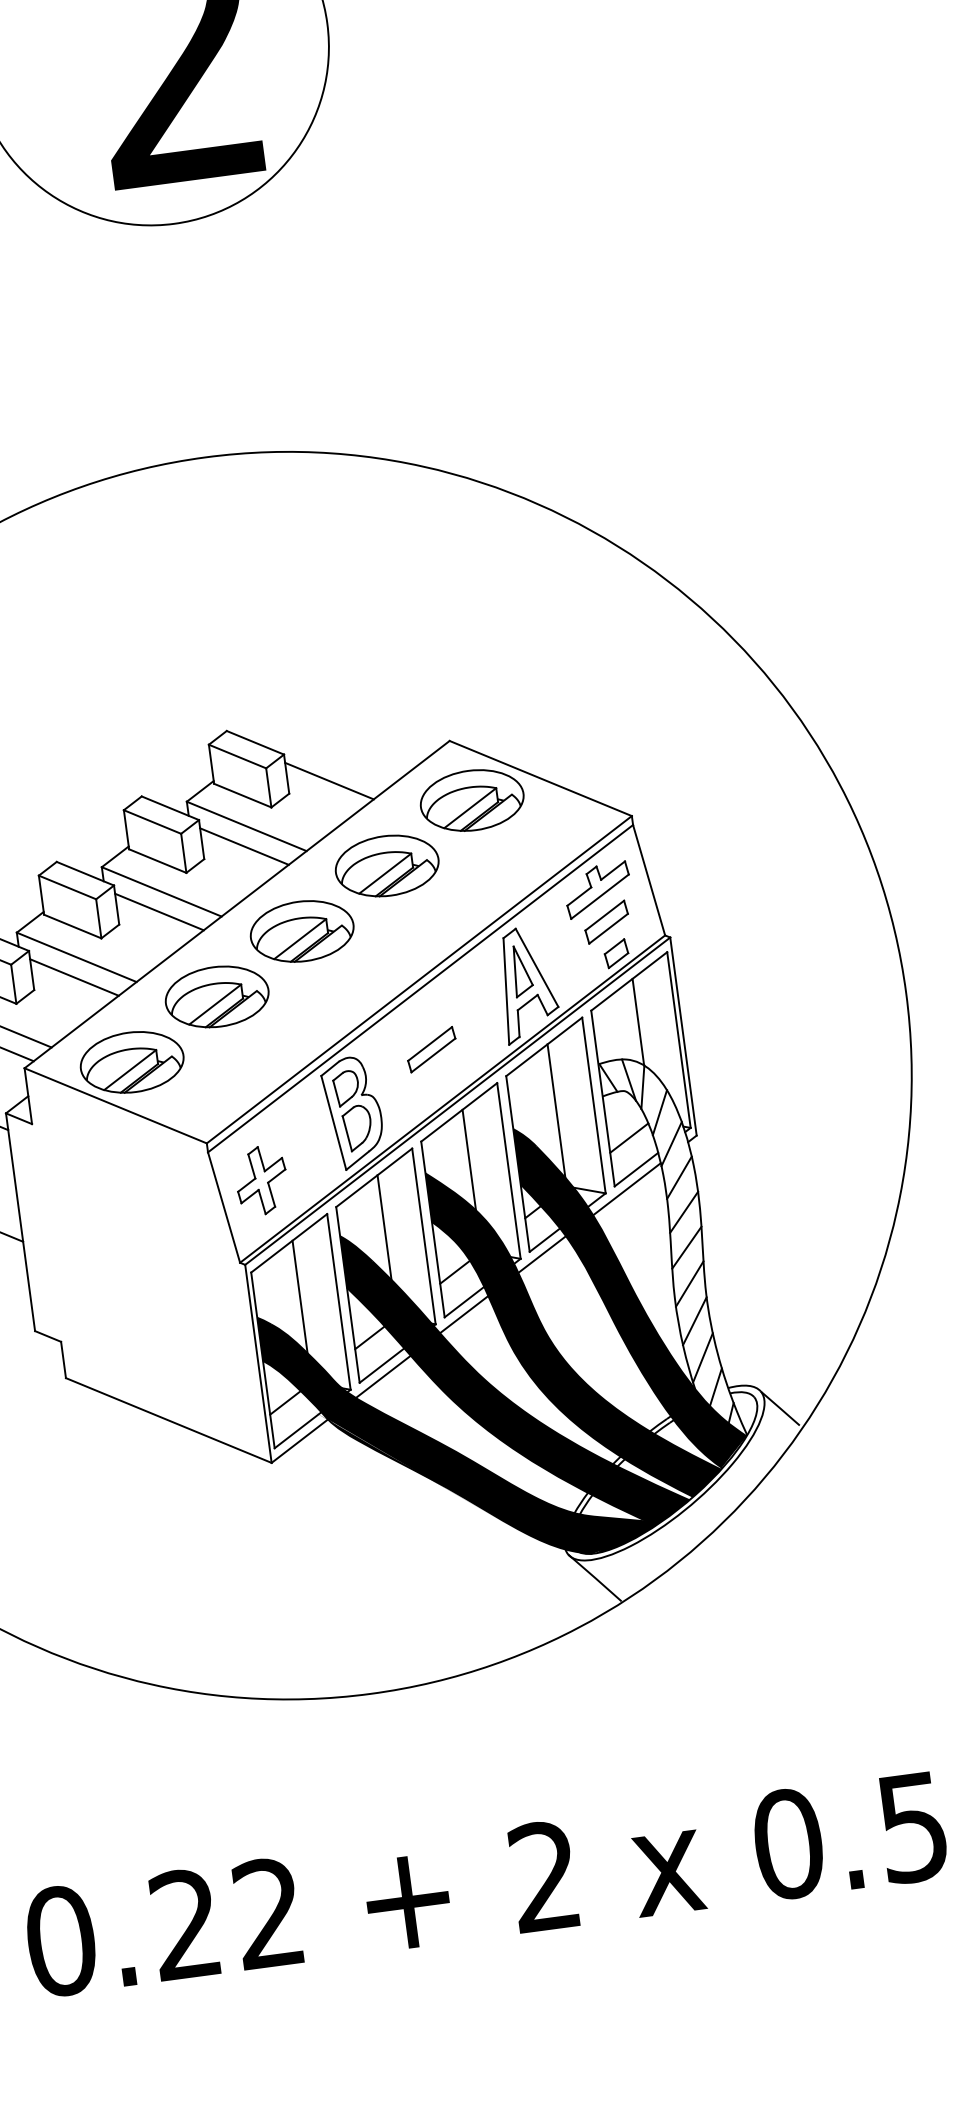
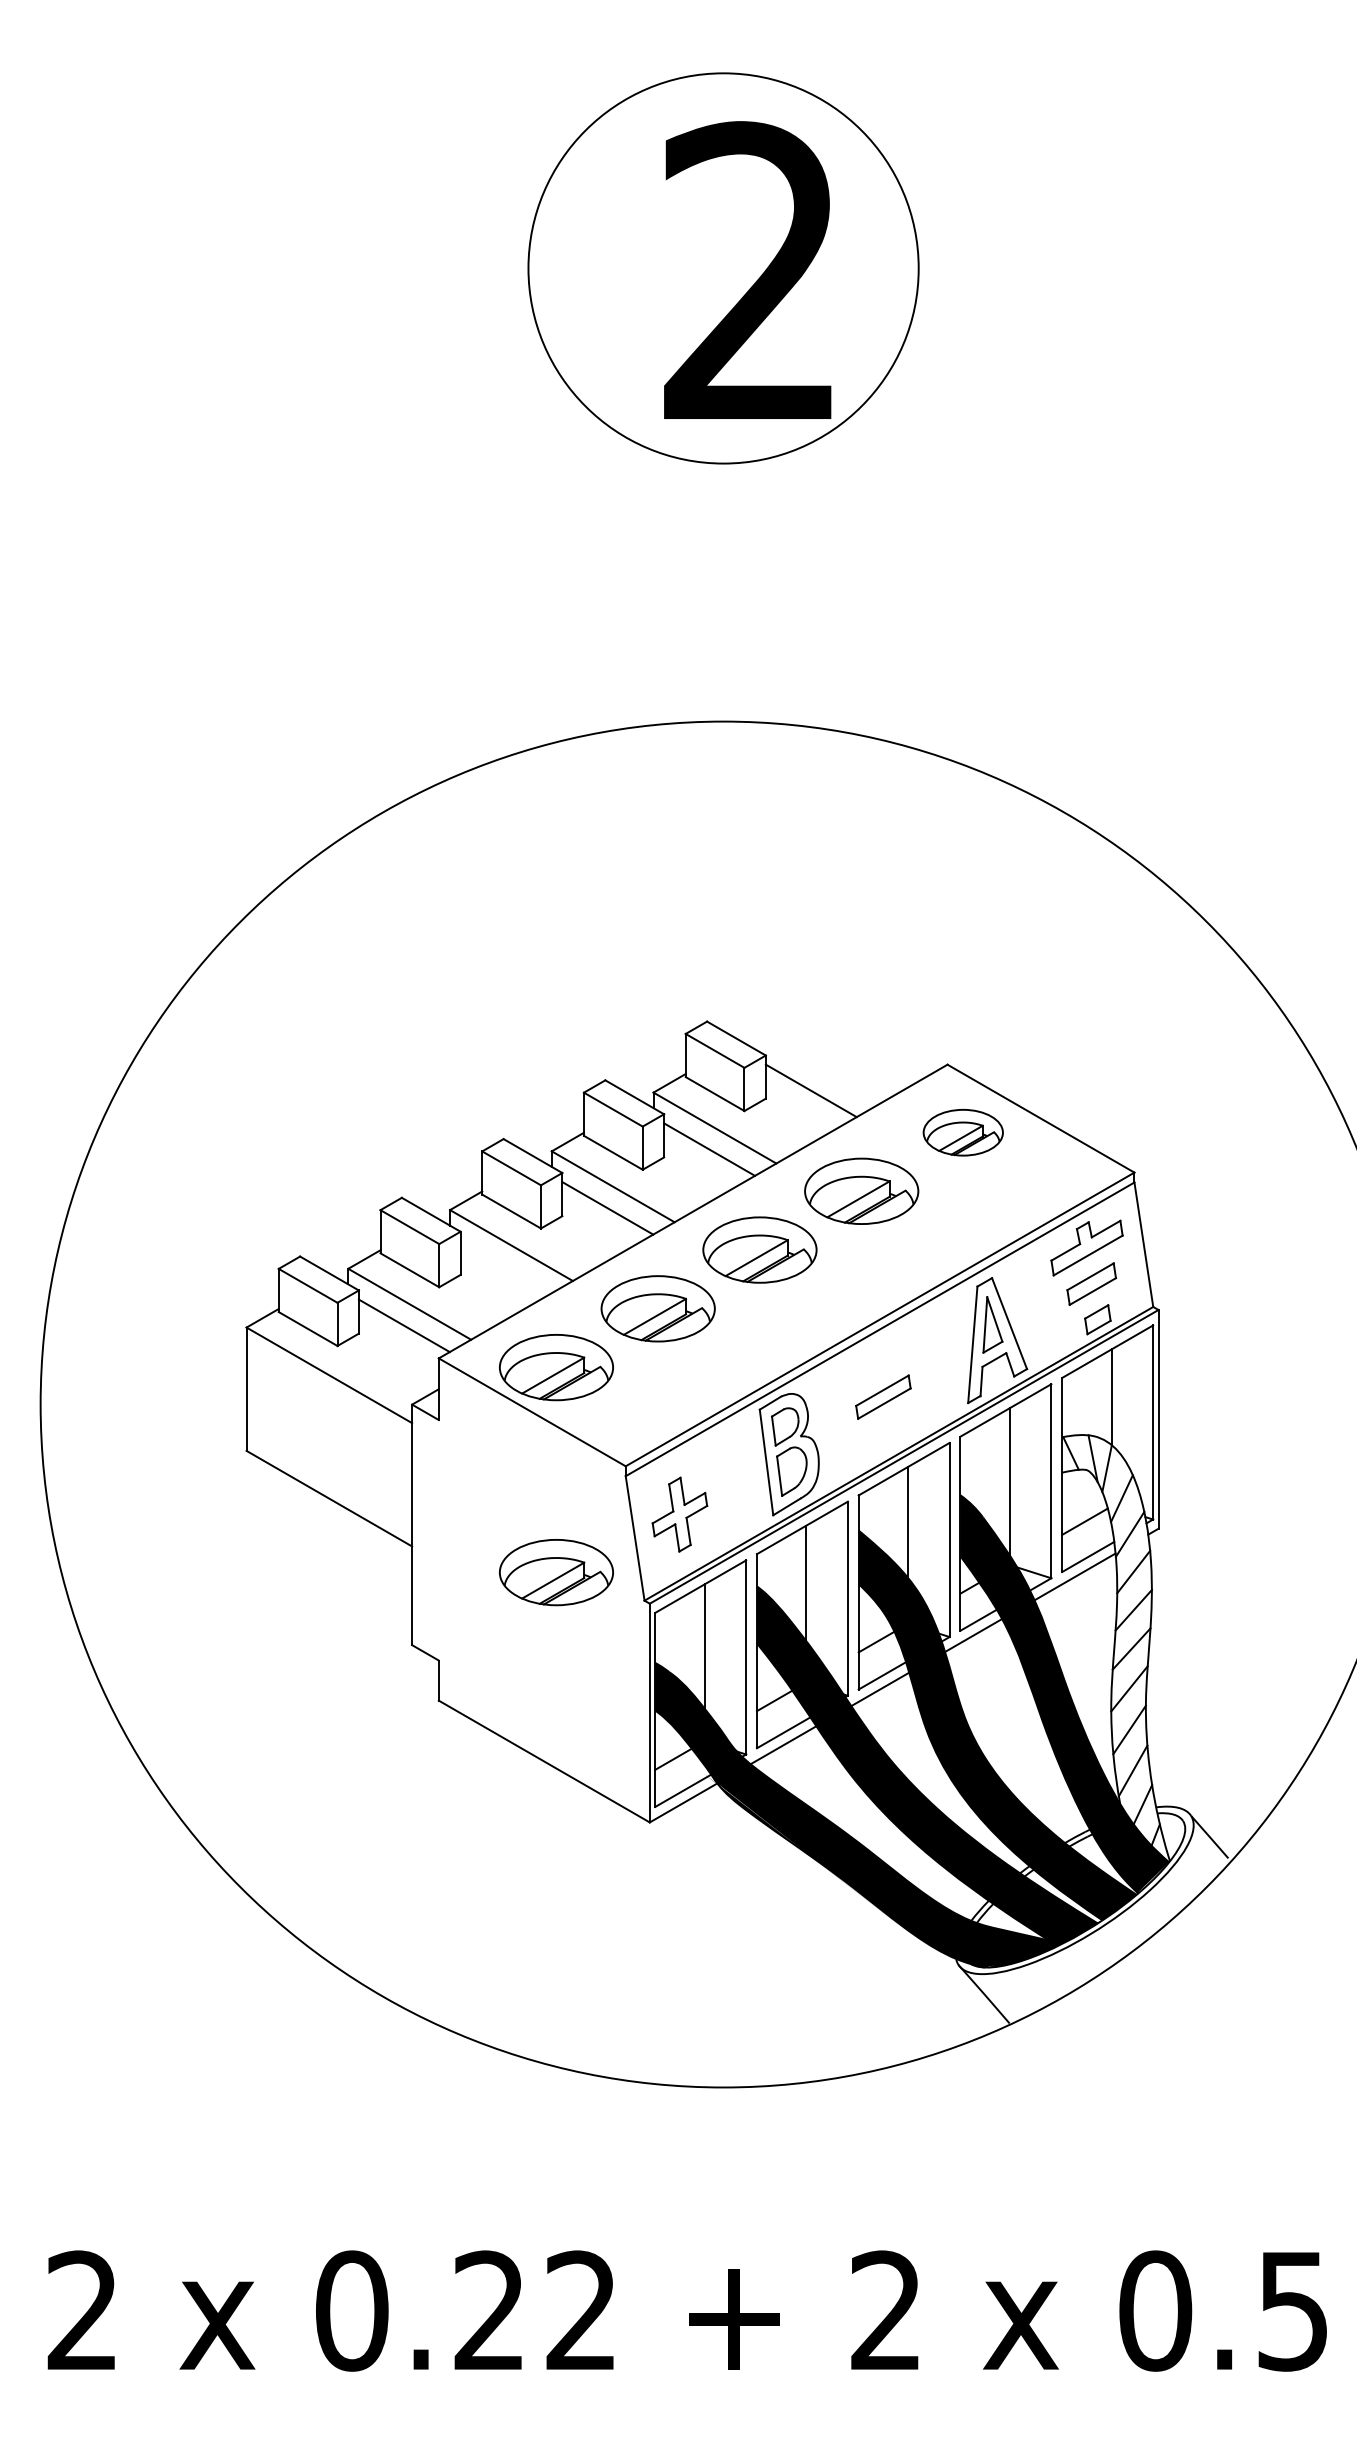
part: (471, 800) -> (962, 1132), size x0.7
line: (73, 977) -> (505, 1266), removed
part: (156, 1247) -> (556, 1572), added

